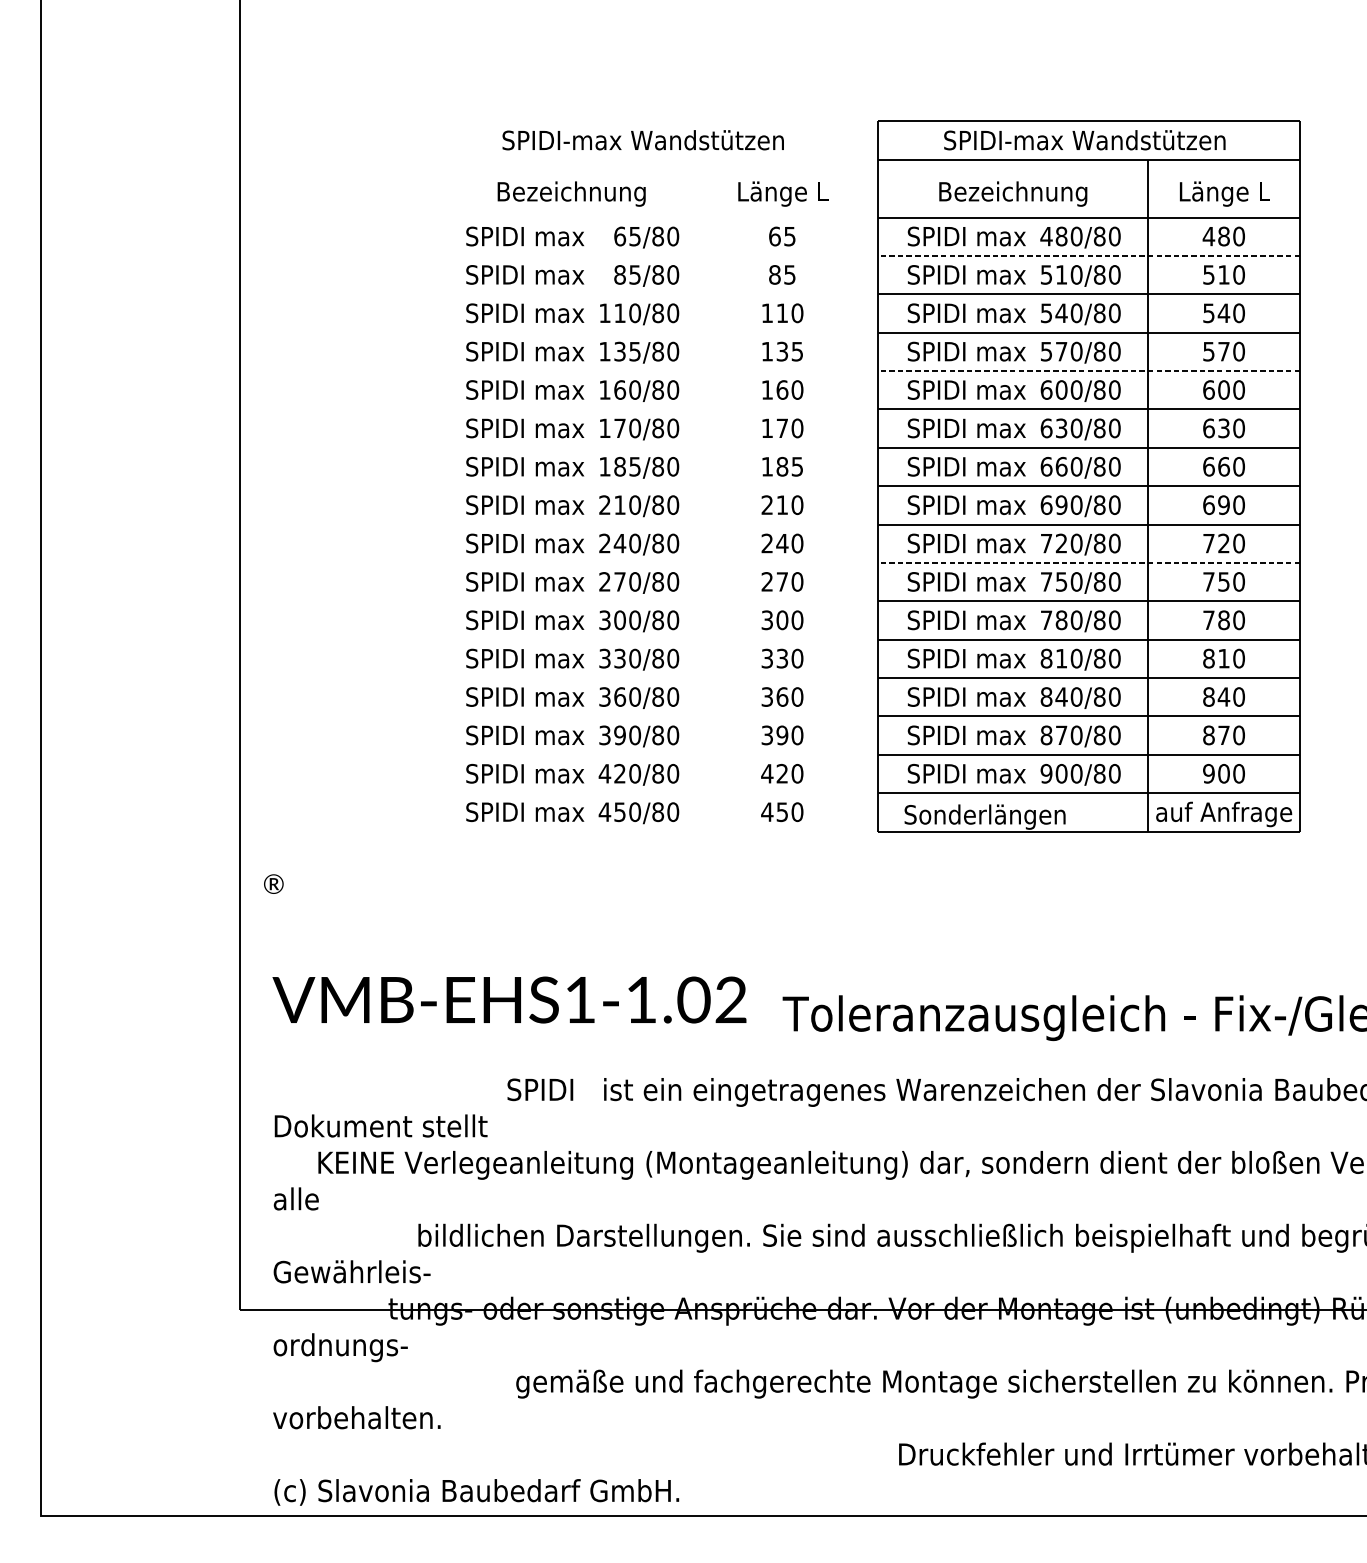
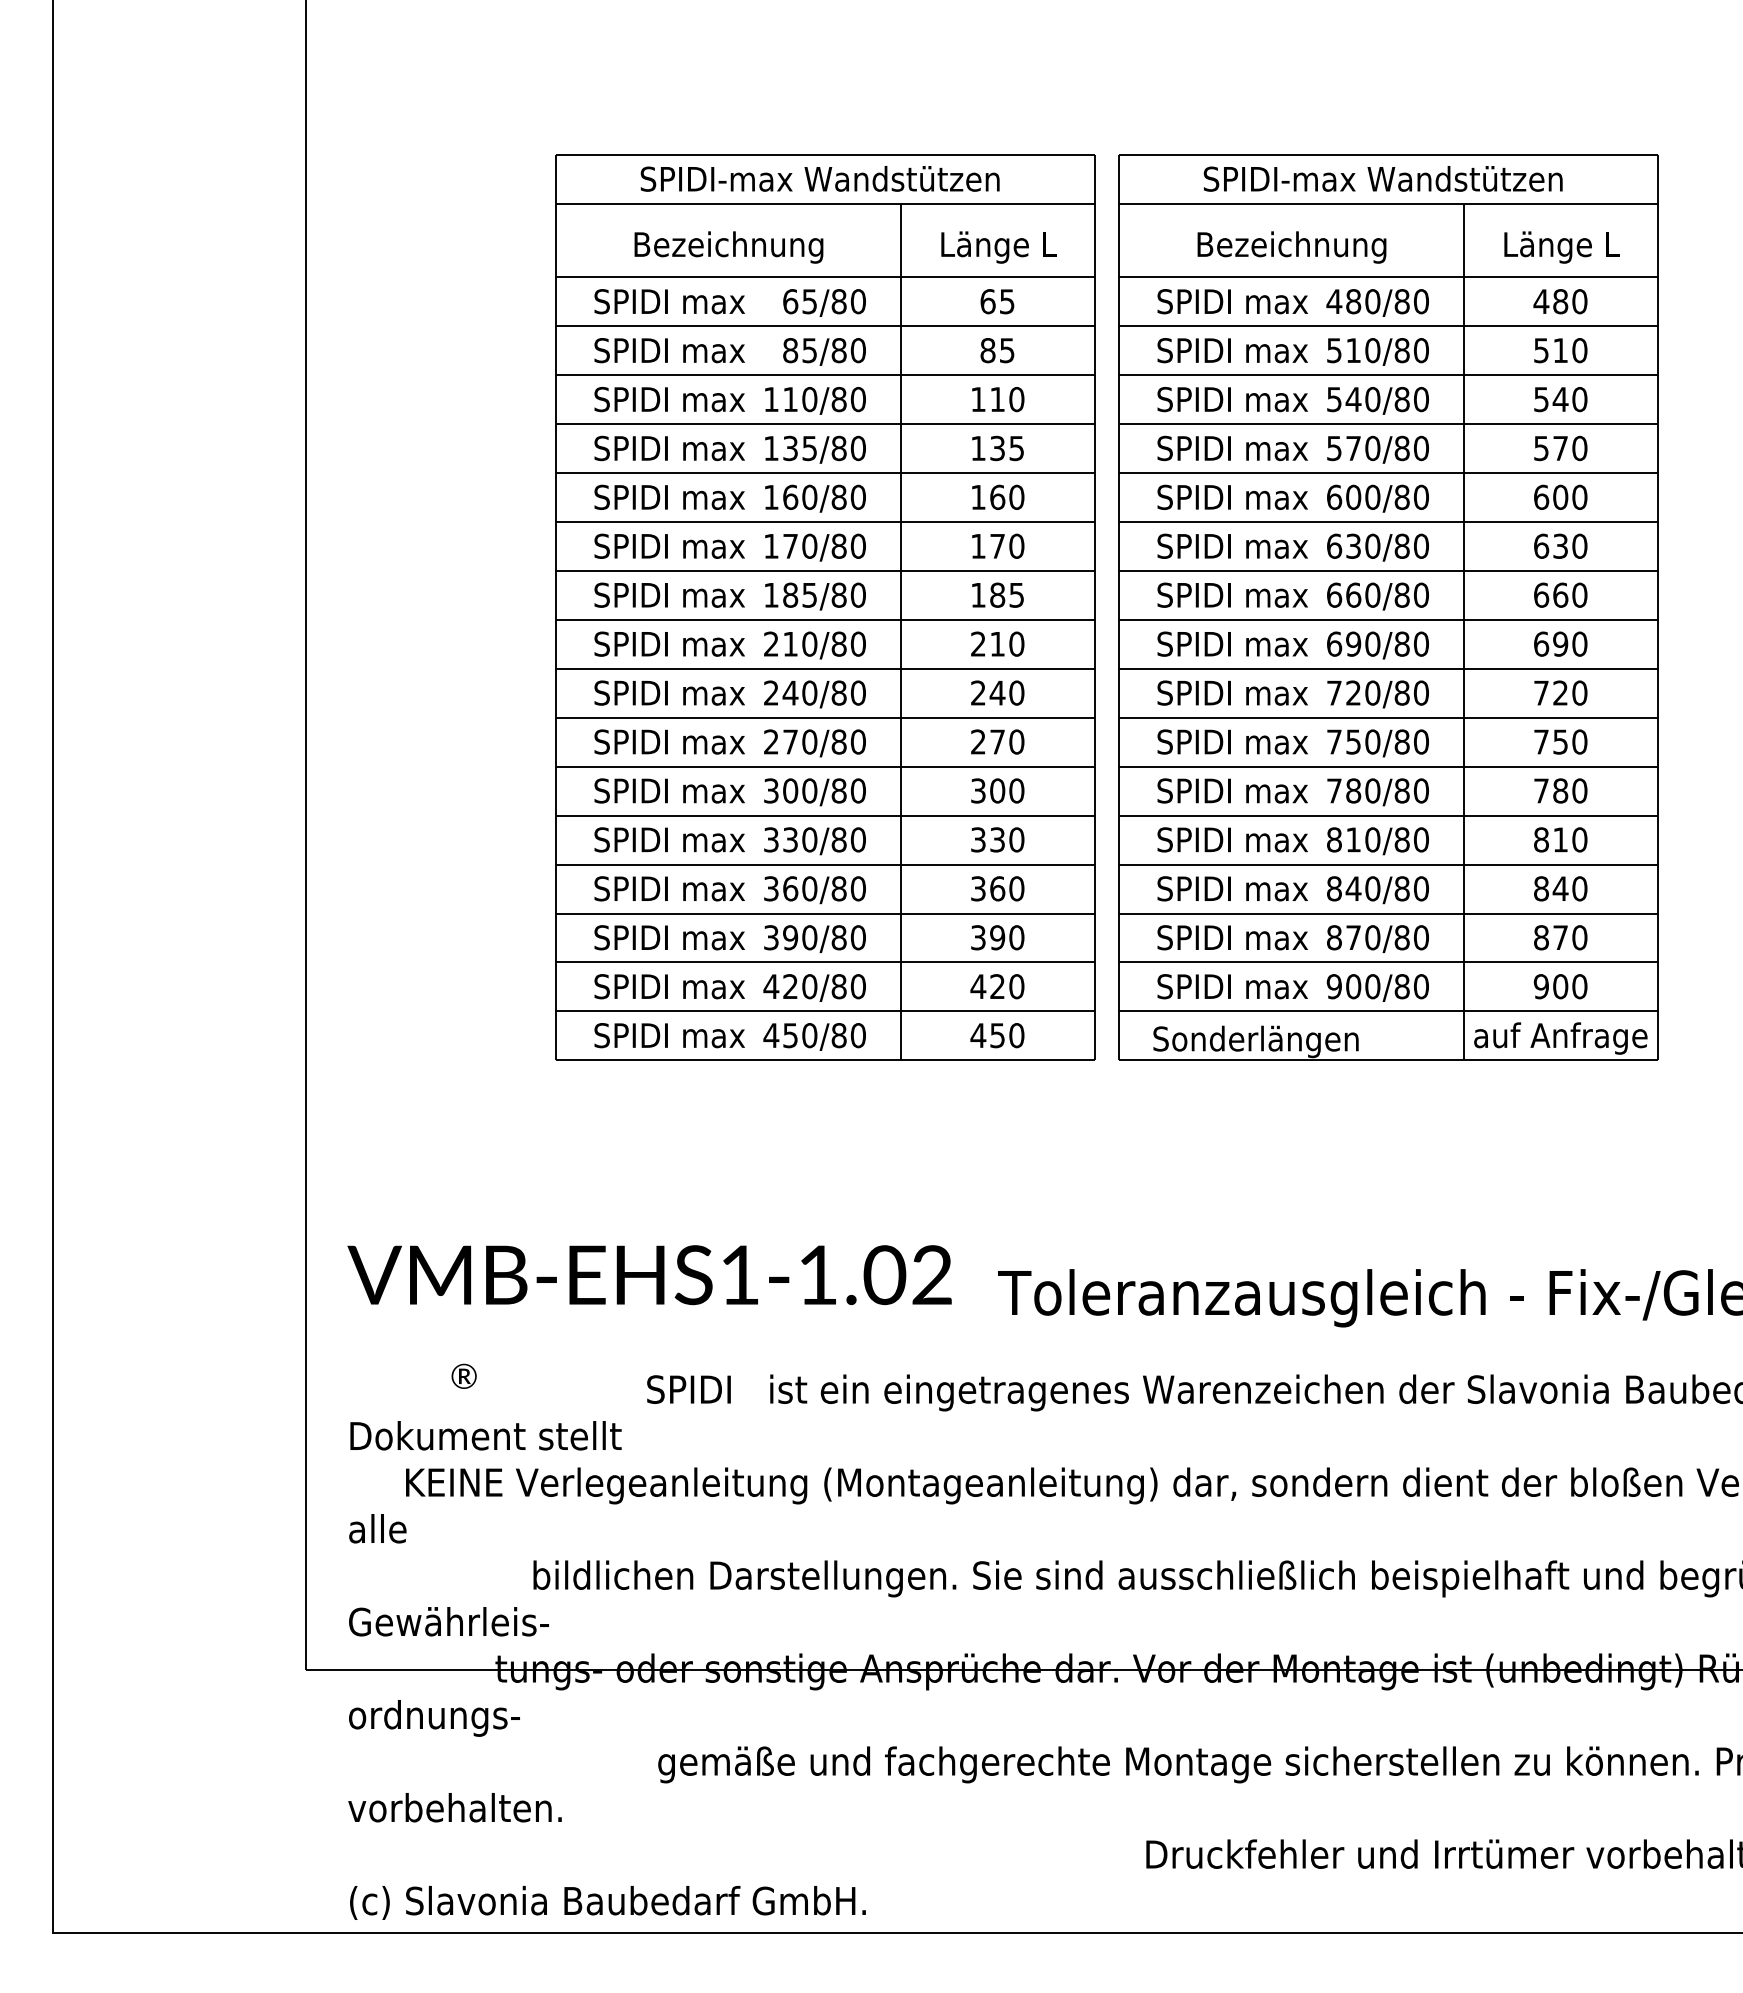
line: (1088, 256) -> (1387, 326), dashed -> solid
line: (1088, 371) -> (1387, 473), dashed -> solid
part: (647, 476) -> (825, 607), added
line: (1088, 562) -> (1387, 717), dashed -> solid
text: (273, 883) -> (463, 1375), moved

